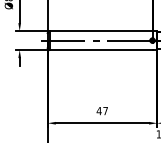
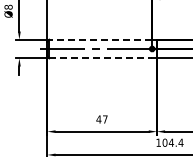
line: (100, 31) -> (100, 39), solid -> dashed
line: (101, 50) -> (101, 58), solid -> dashed

